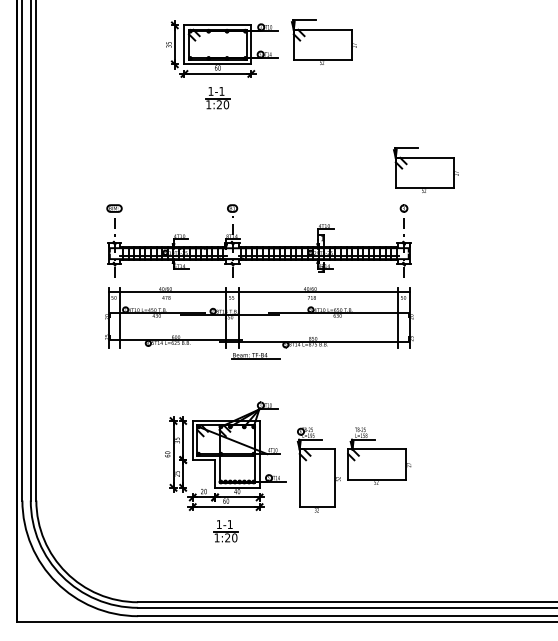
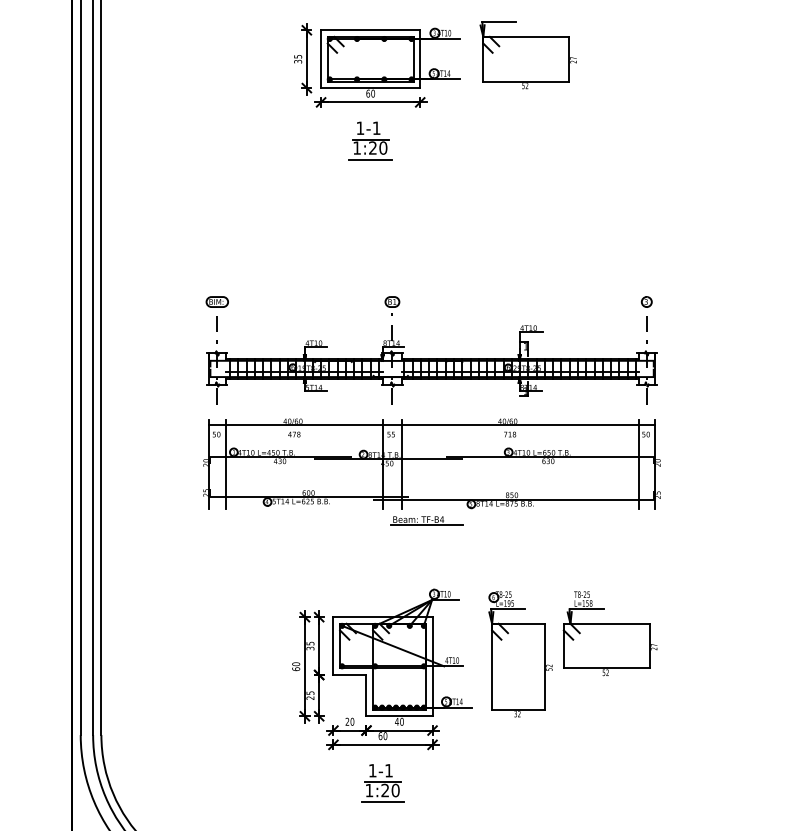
line: (217, 112) -> (370, 159), added
part: (425, 169) -> (678, 244), removed
part: (353, 469) -> (571, 653), moved
line: (225, 545) -> (381, 801), added

